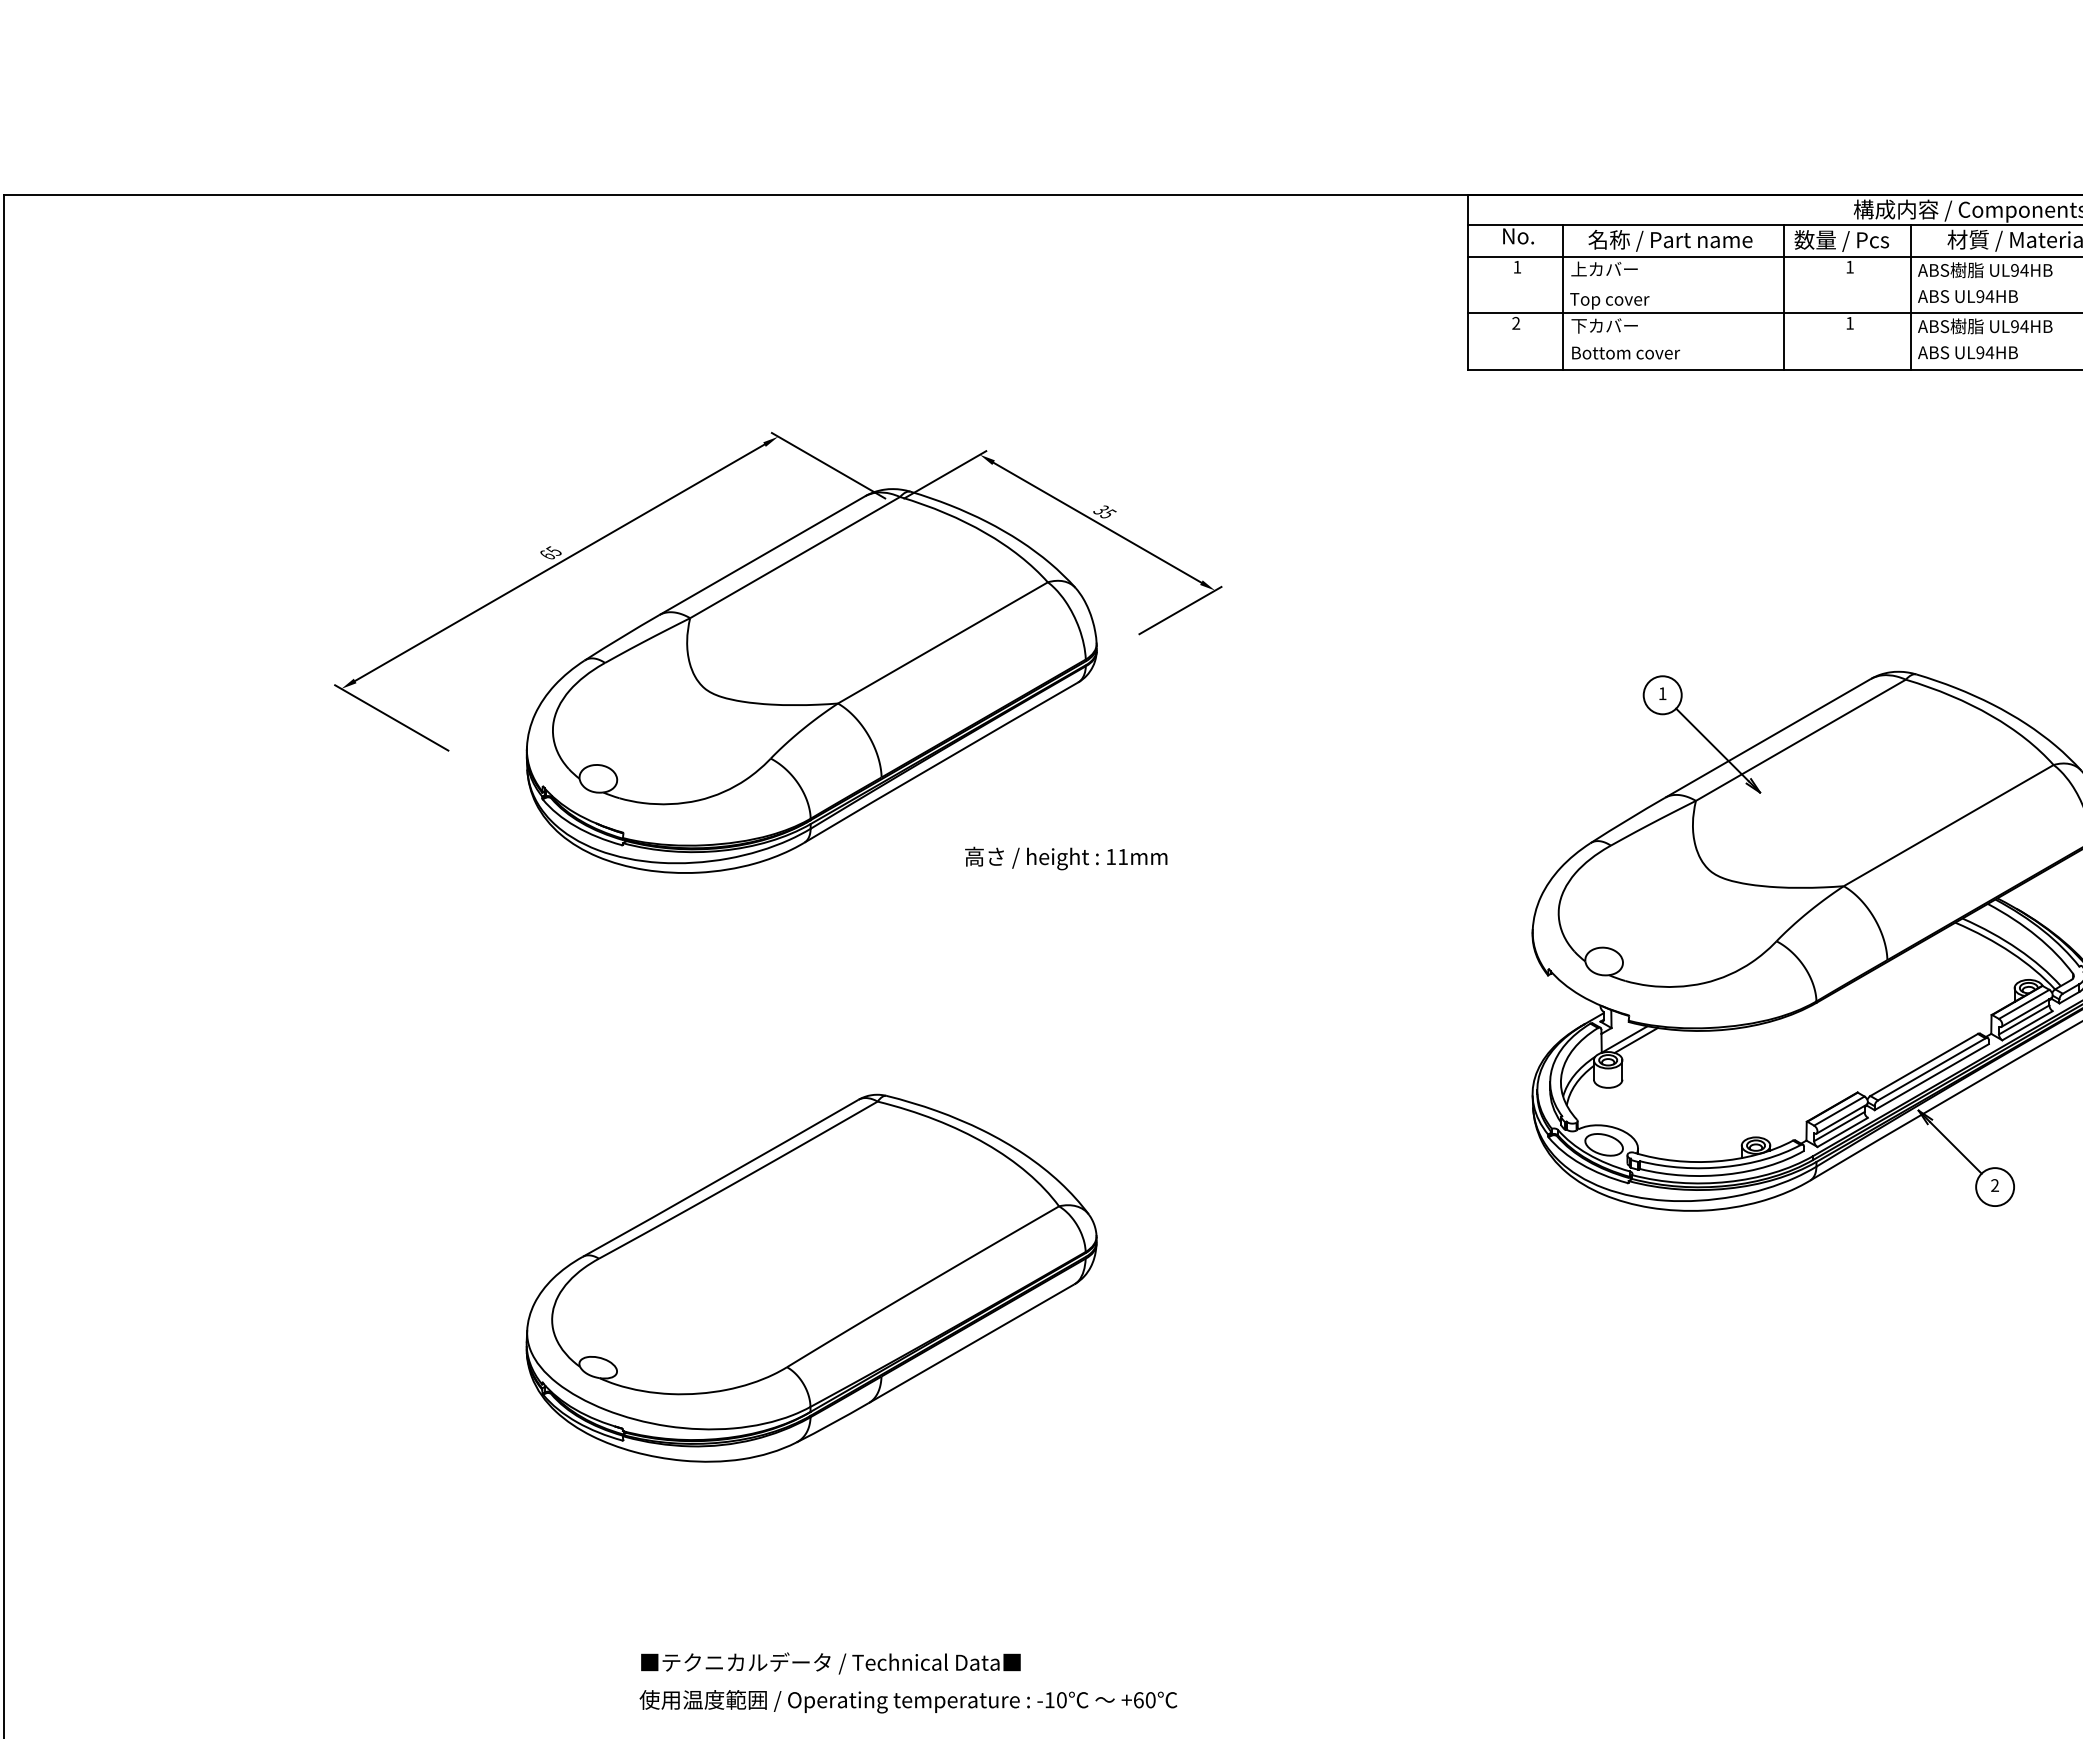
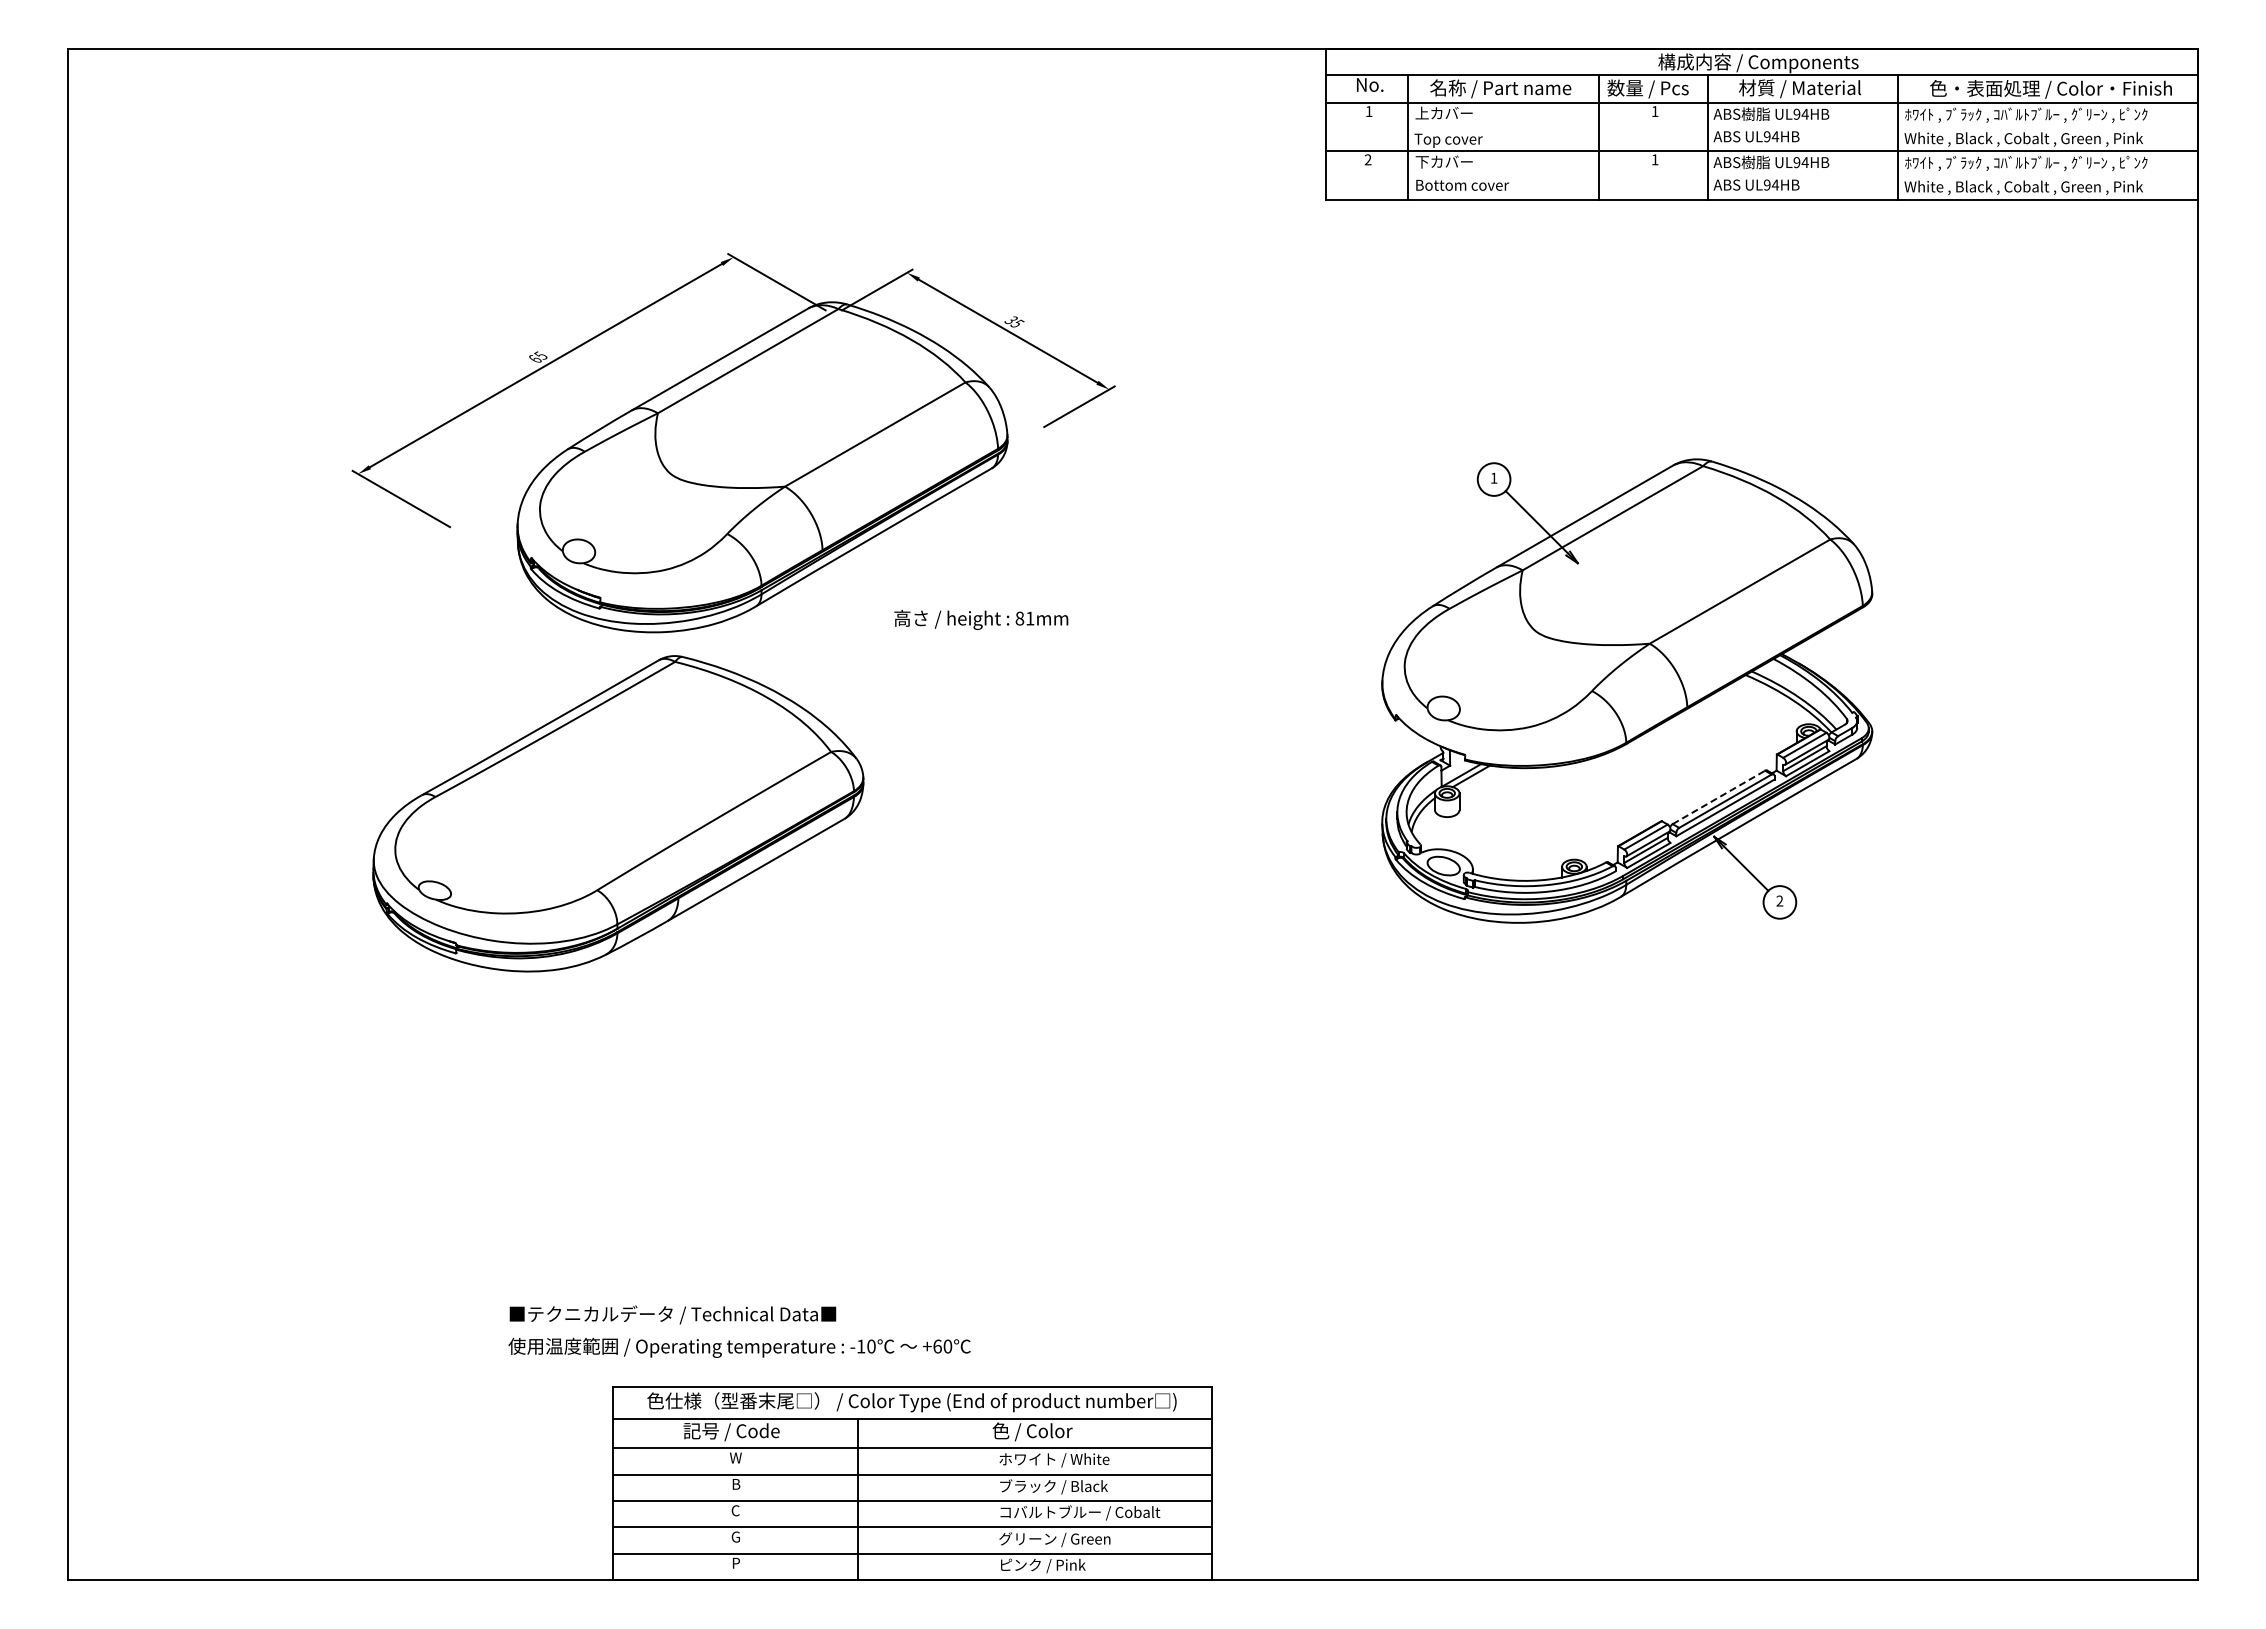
text: (1110, 856) -> (1019, 618), 11mm -> 81mm
line: (1924, 1065) -> (1719, 797), solid -> dashed
part: (811, 1277) -> (618, 813), moved
text: (908, 1682) -> (739, 1331), moved

